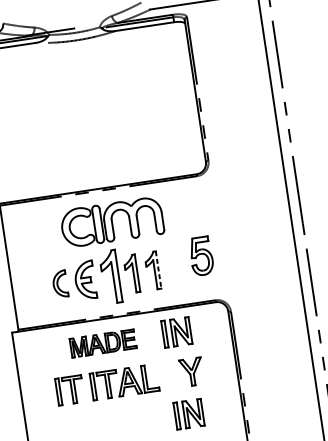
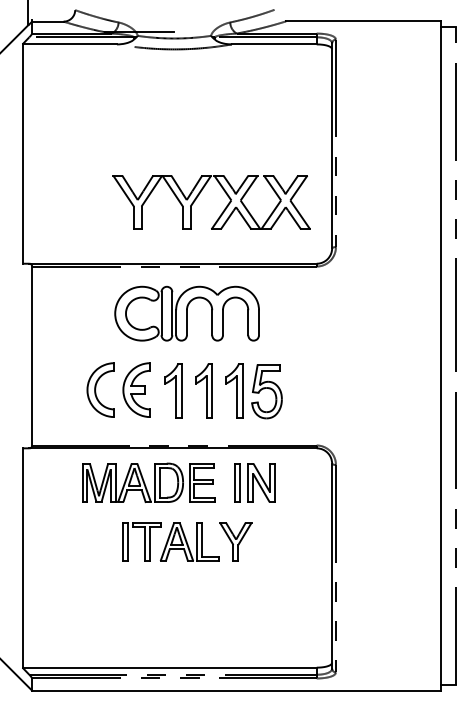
part: (108, 139) -> (199, 195), added
part: (201, 256) -> (266, 391), moved
line: (158, 269) -> (242, 390), dashed -> solid
part: (110, 276) -> (173, 390), size x0.71
part: (60, 283) -> (100, 389), size x1.43
part: (102, 343) -> (148, 482), size x1.43
part: (191, 371) -> (235, 541), moved
part: (69, 390) -> (91, 541), removed
part: (188, 414) -> (254, 600), removed

